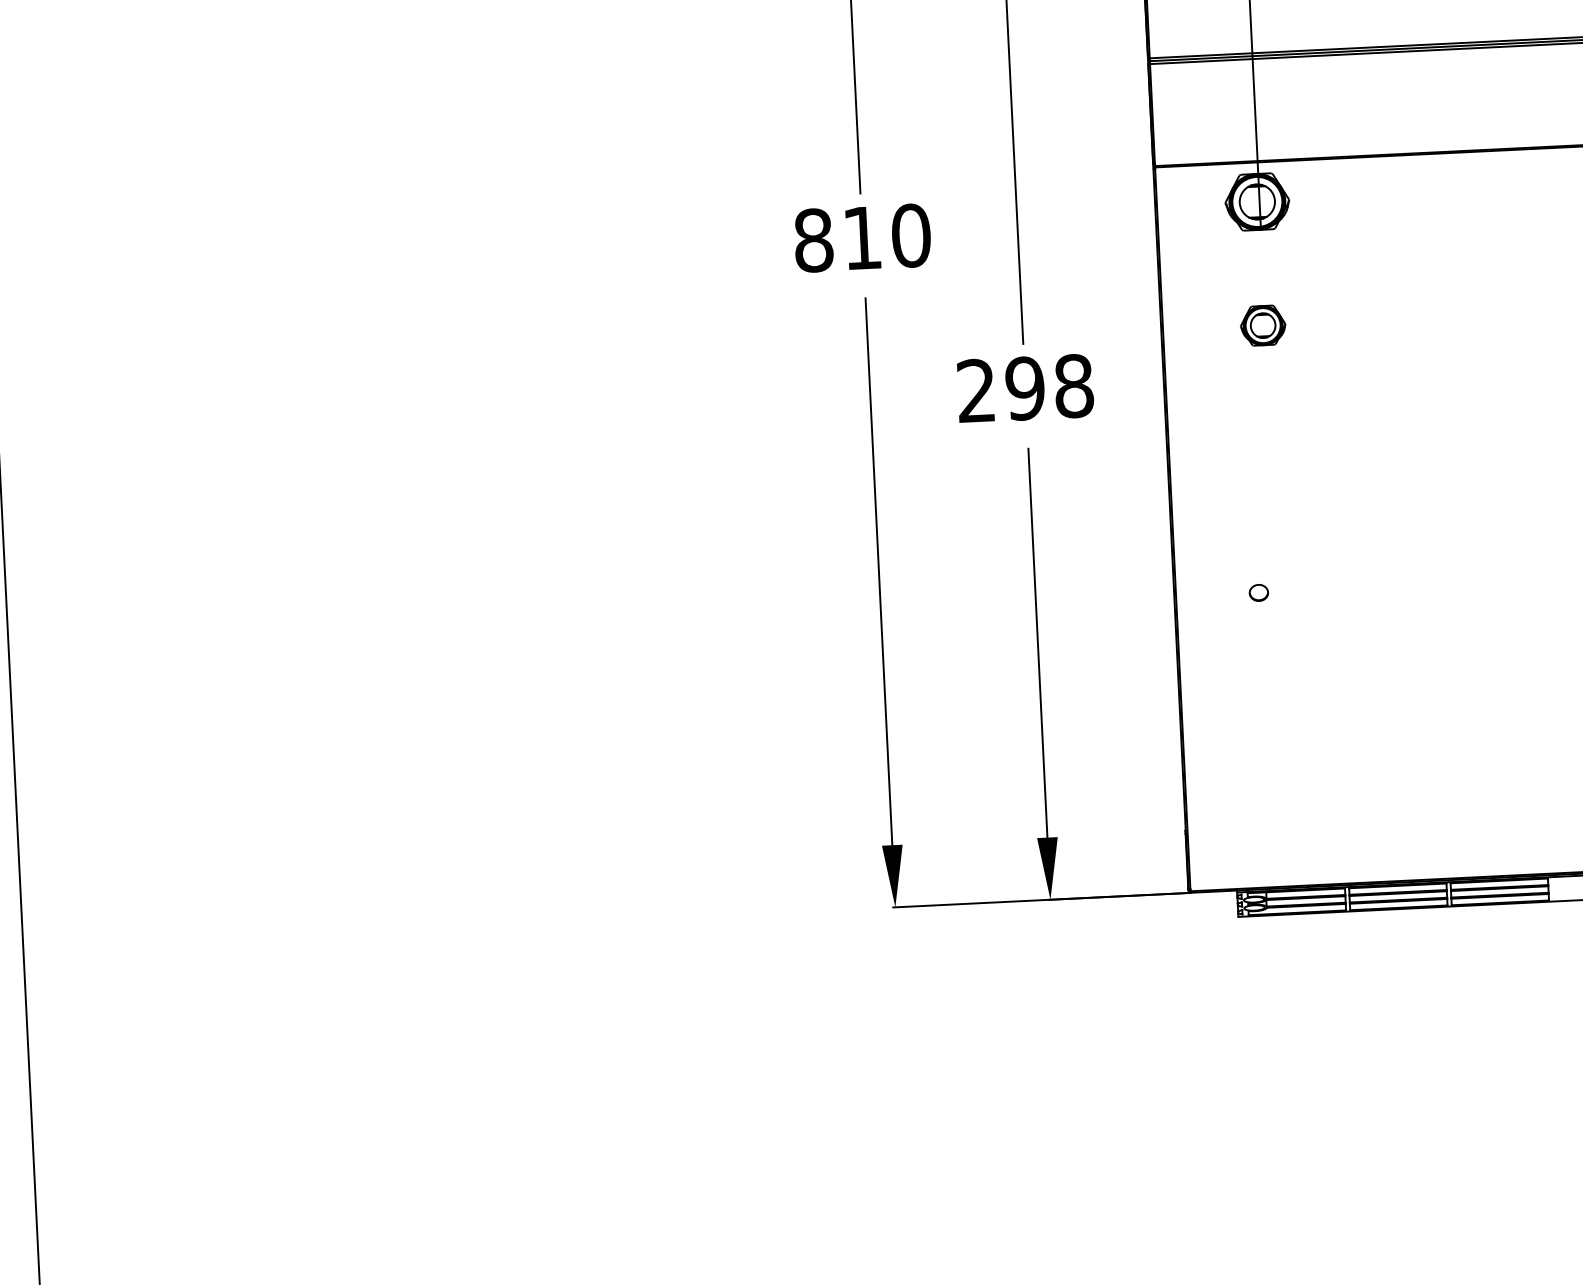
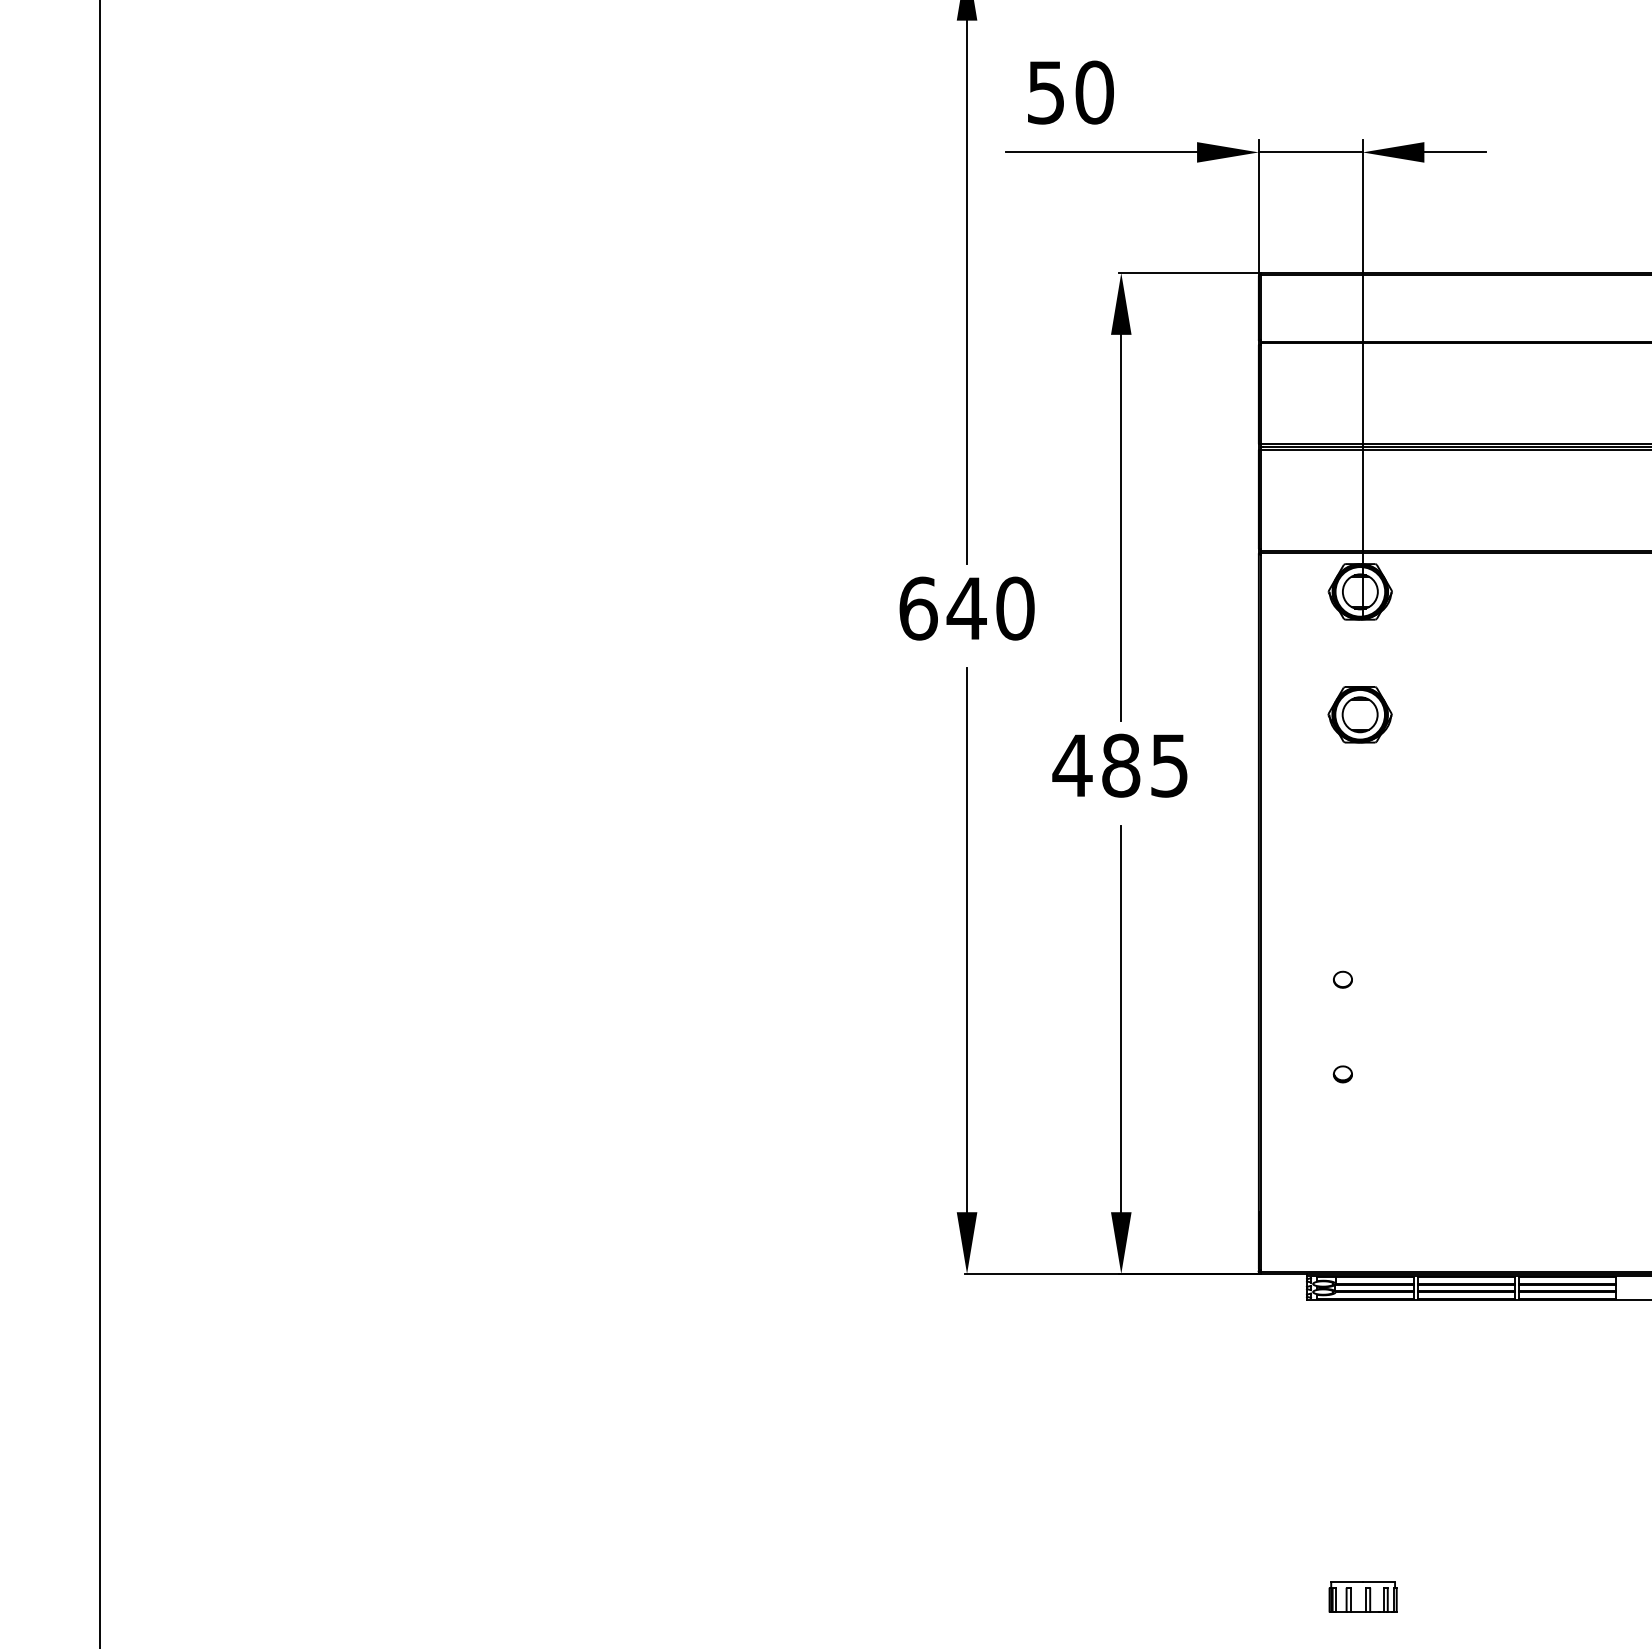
text: (837, 239) -> (942, 608), 810 -> 640
part: (1262, 325) -> (1359, 714), size x1.43
text: (1024, 388) -> (1120, 765), 298 -> 485
part: (1263, 688) -> (1342, 1074), added
part: (1308, 1212) -> (1362, 1596), added

